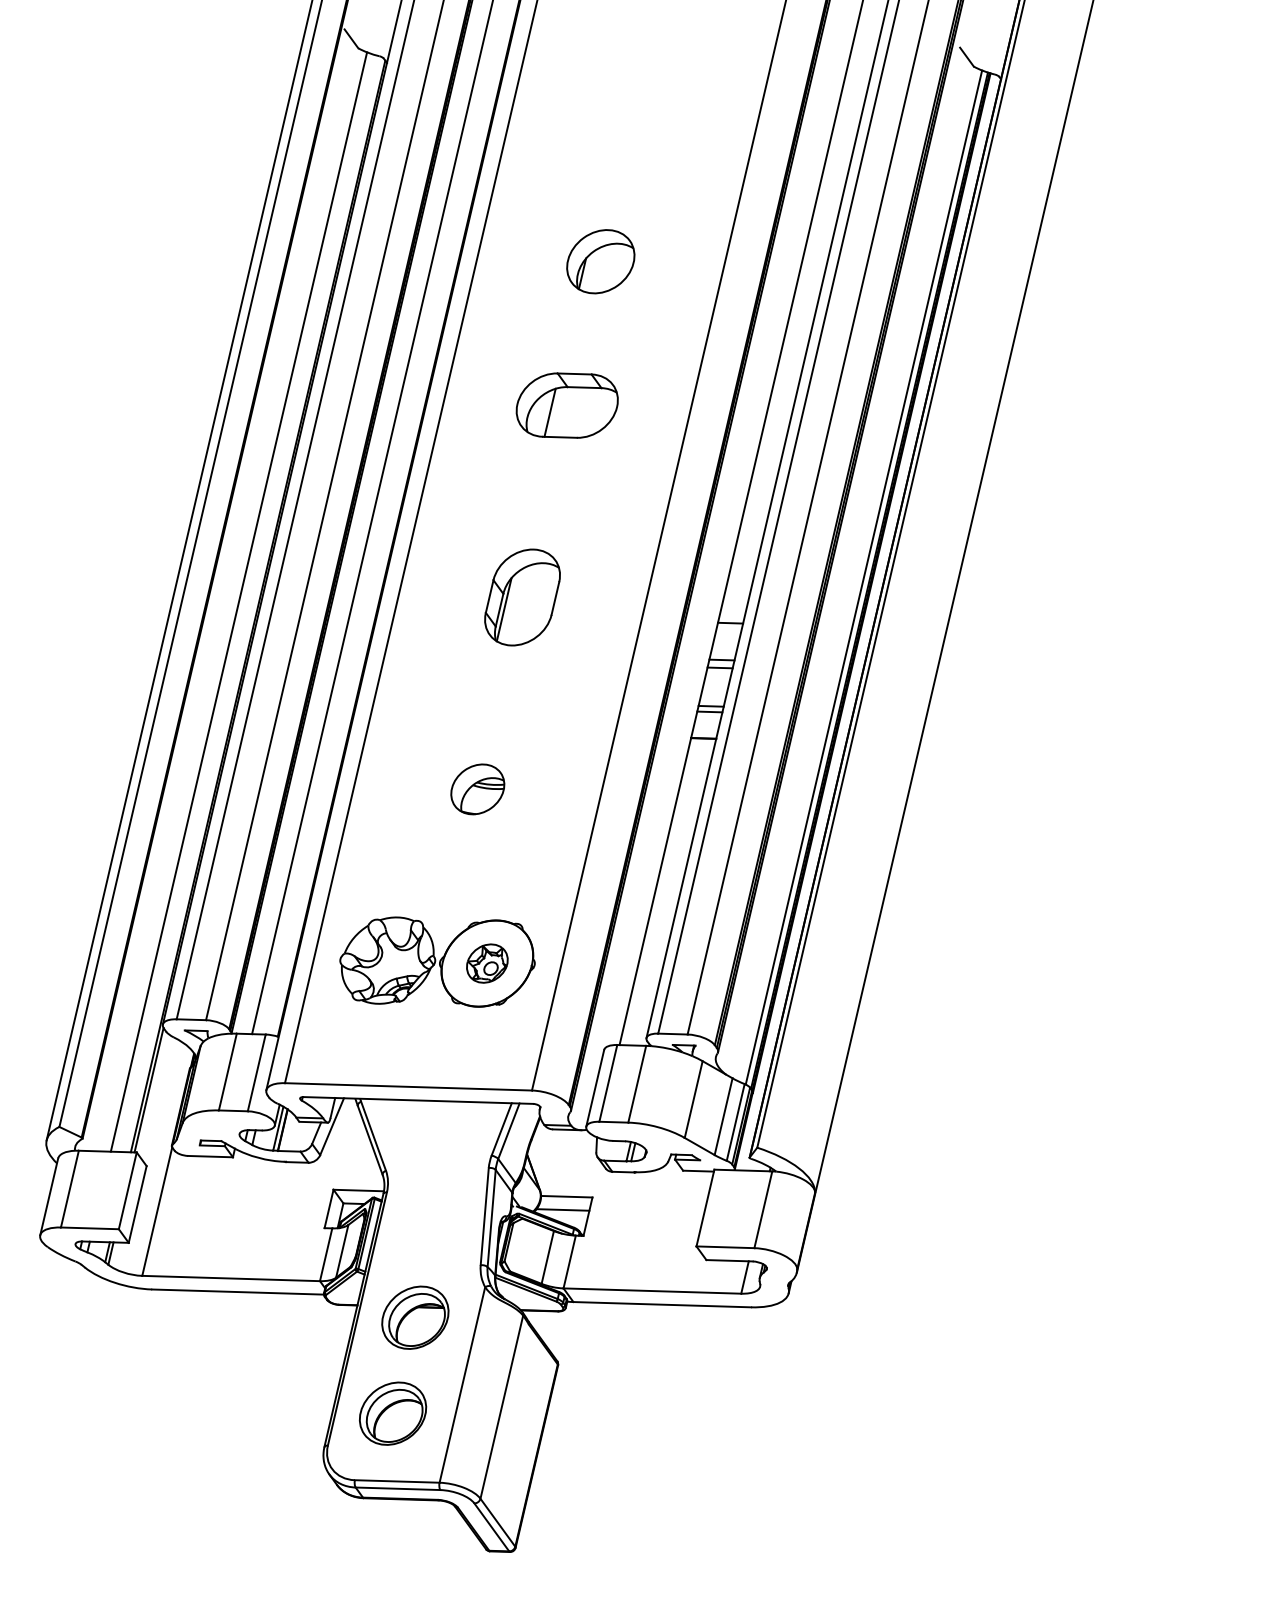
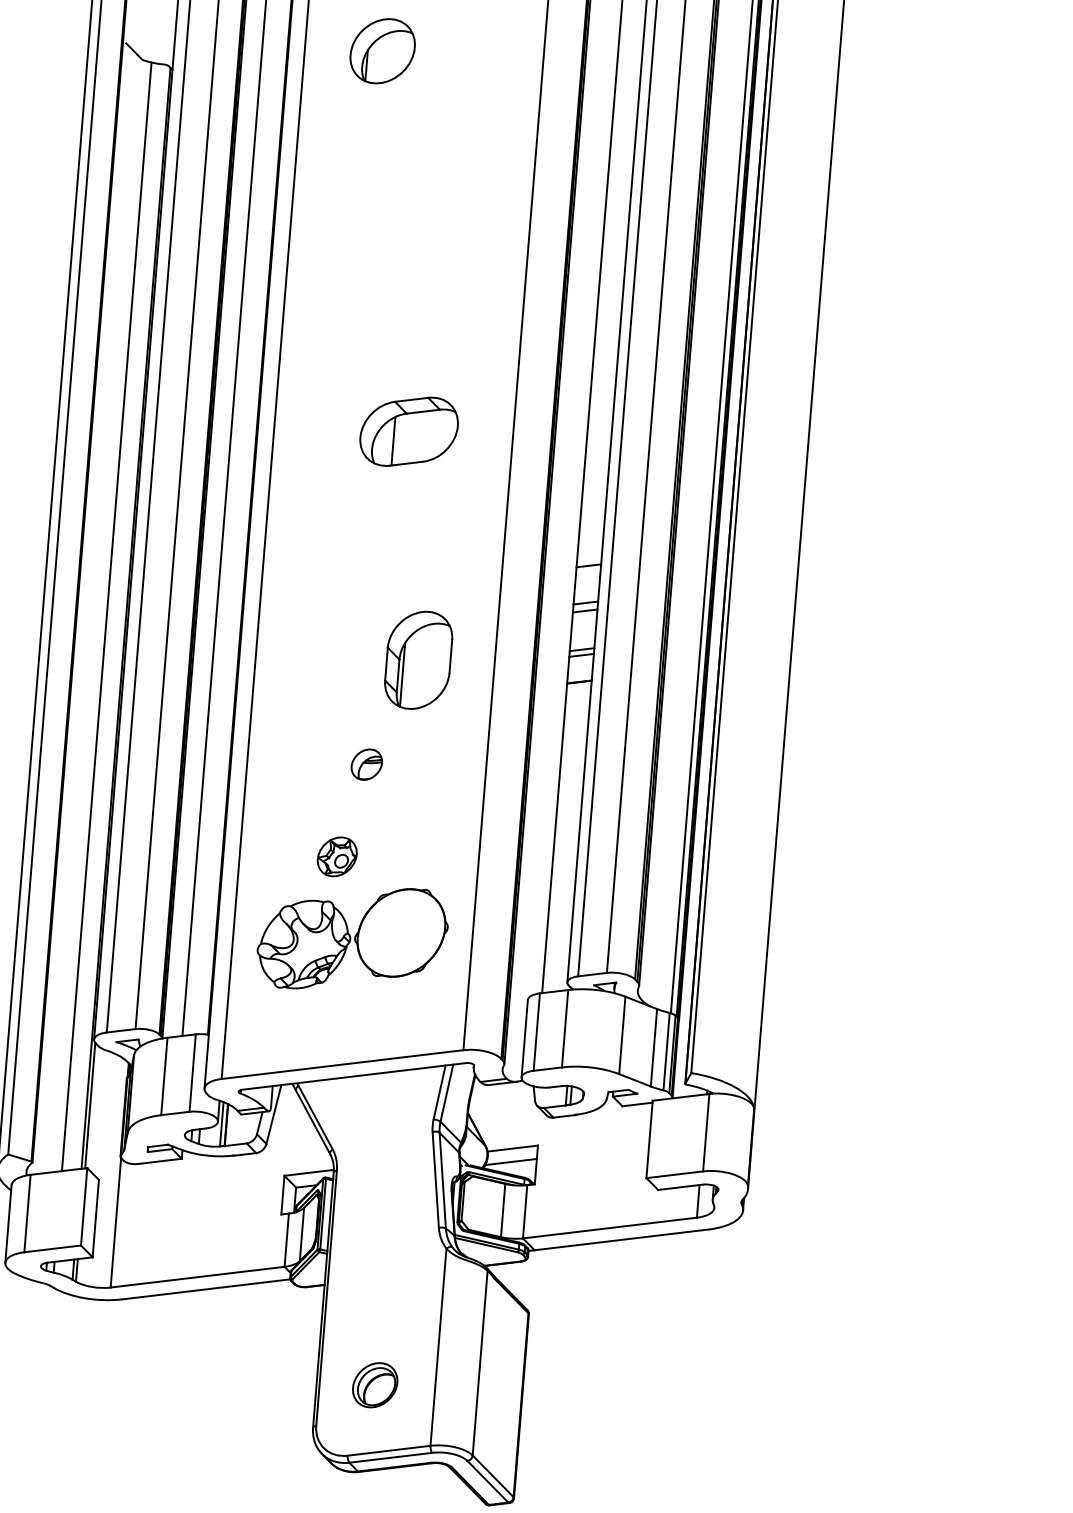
part: (600, 261) -> (382, 51), moved
part: (566, 405) -> (408, 431), moved
part: (522, 597) -> (418, 660), moved
part: (477, 789) -> (366, 764), size x0.6
part: (487, 963) -> (337, 856), moved
part: (415, 1317) -> (382, 1288), removed
part: (393, 1413) -> (375, 1385), size x0.7

